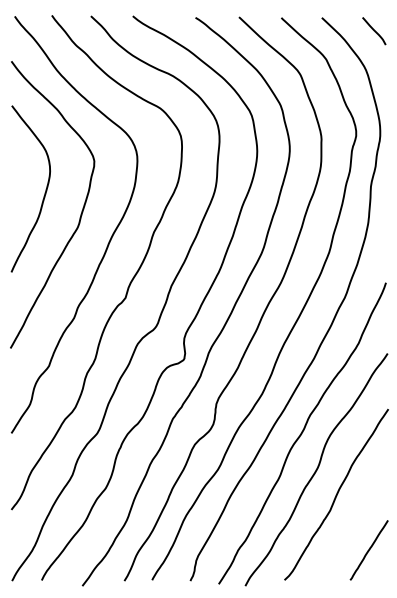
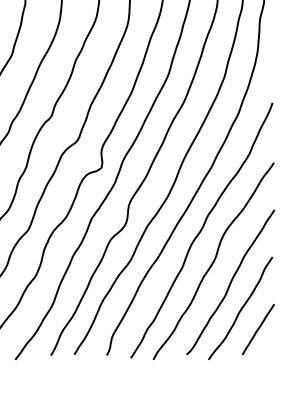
curve: (348, 525) -> (240, 308), added

